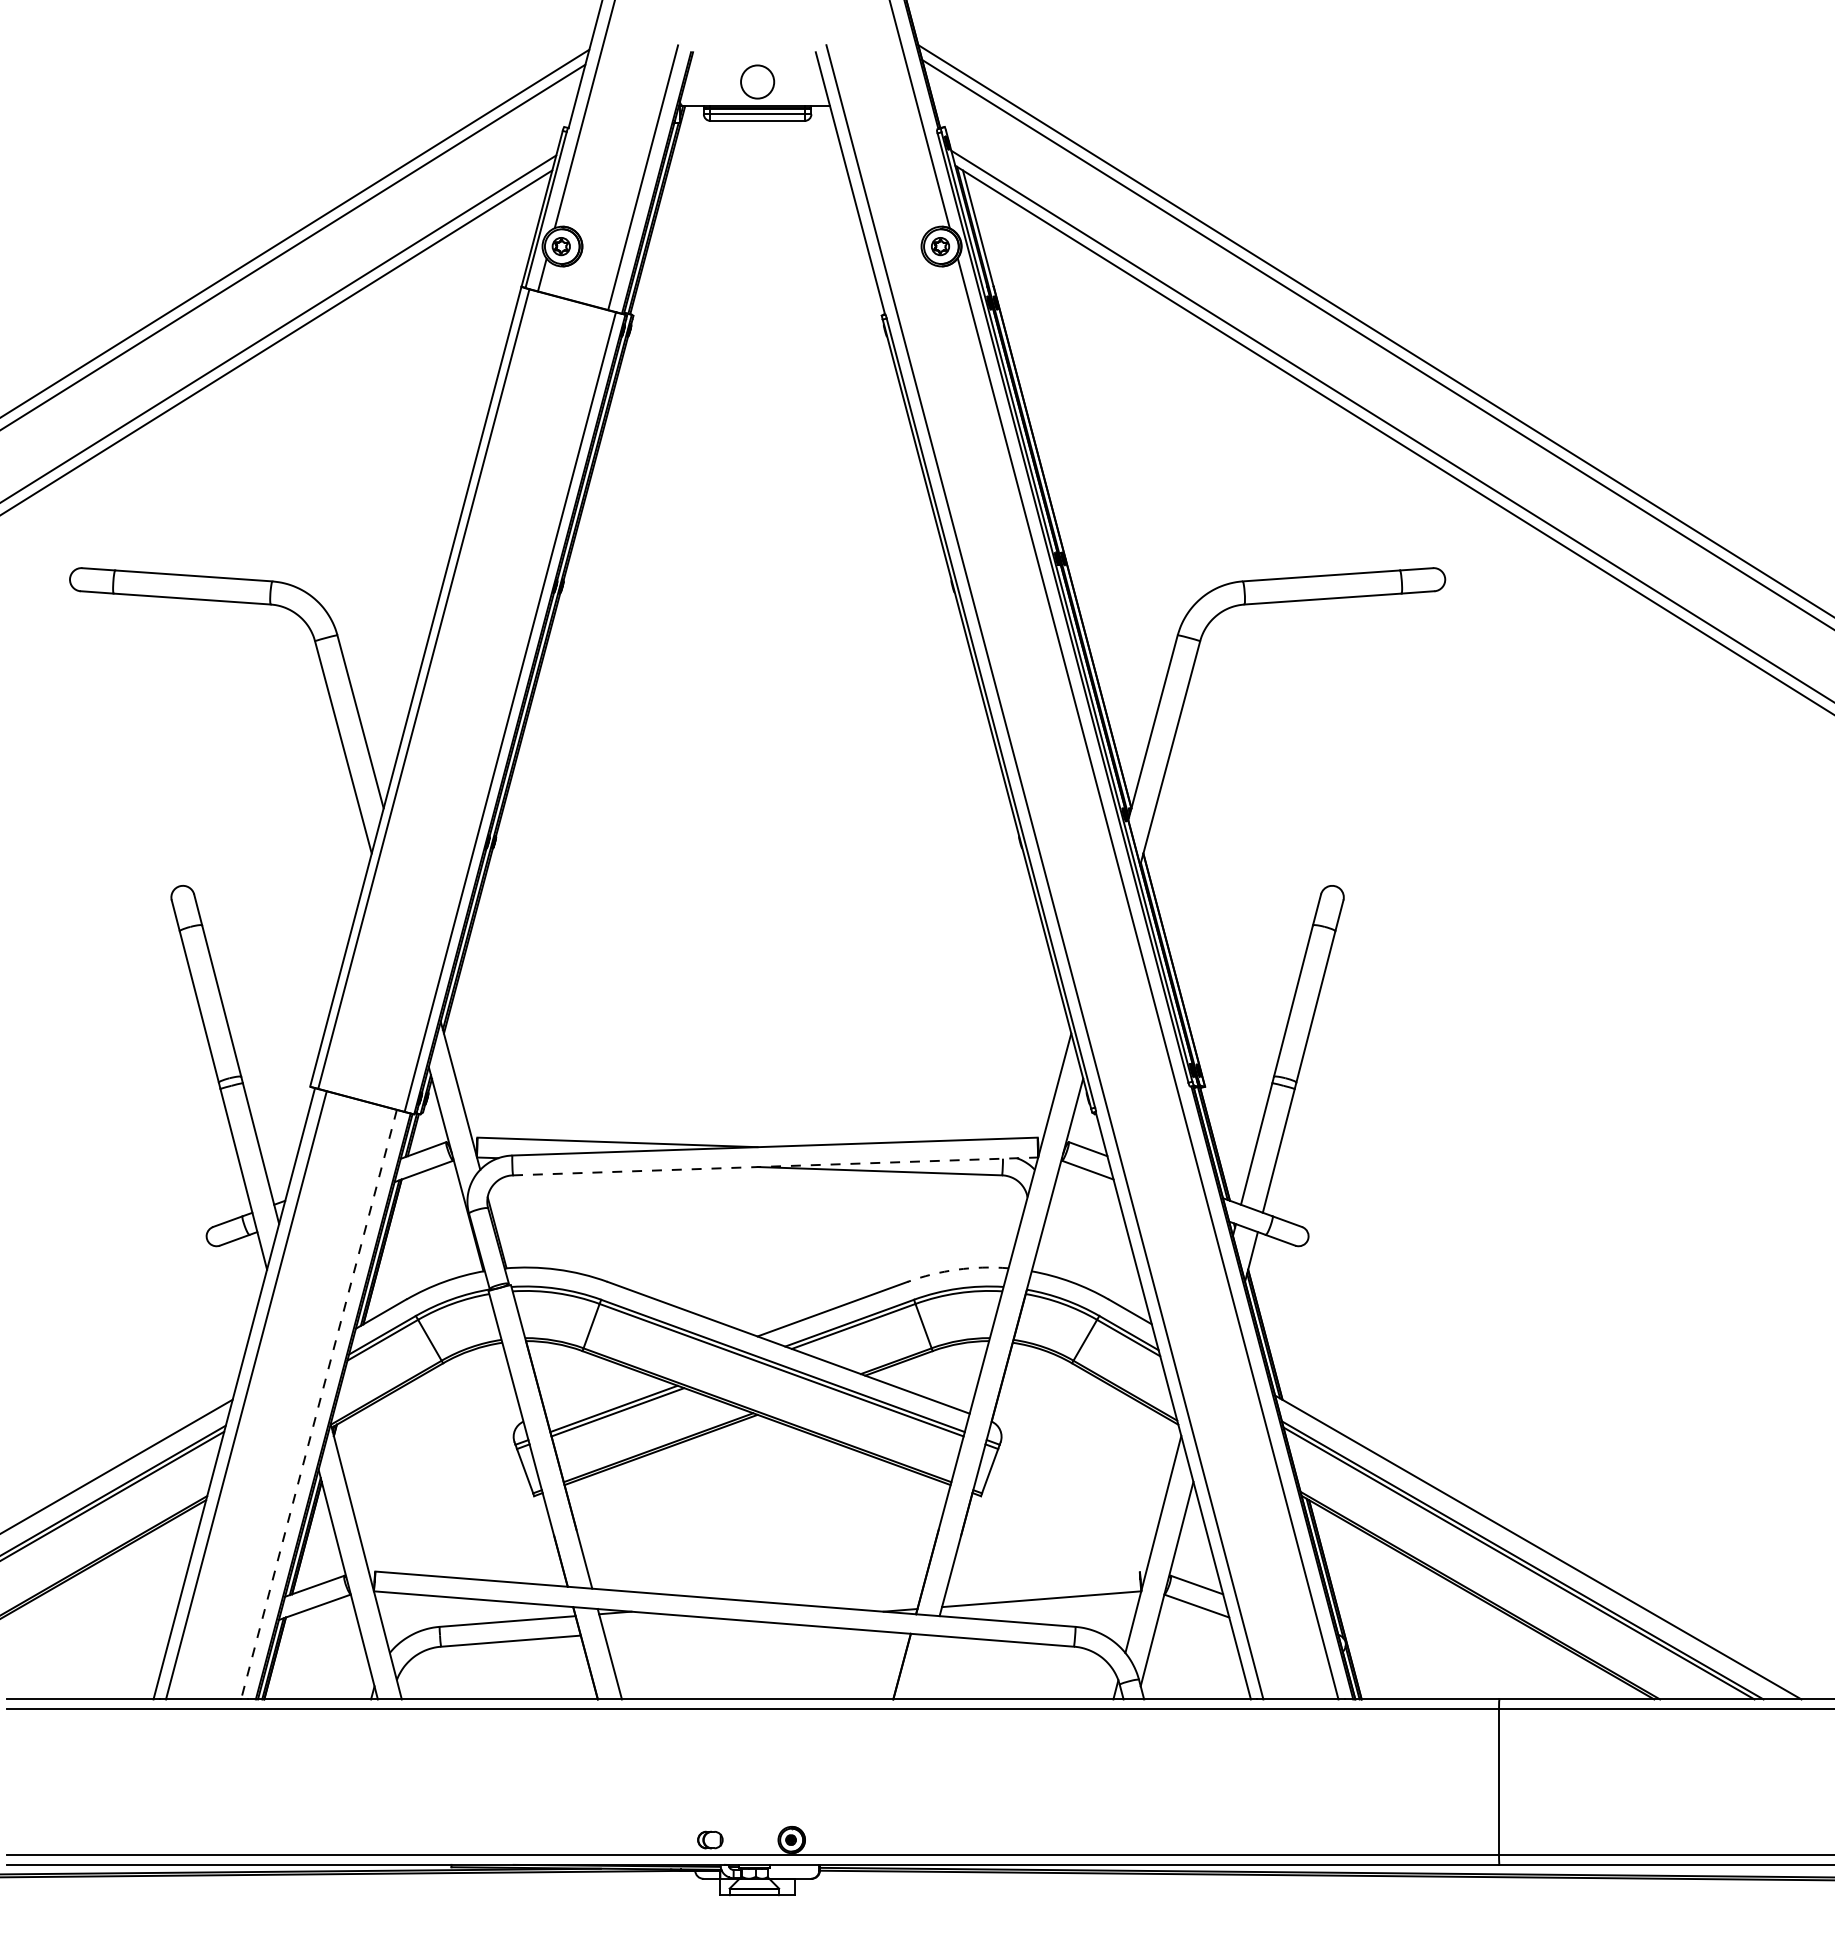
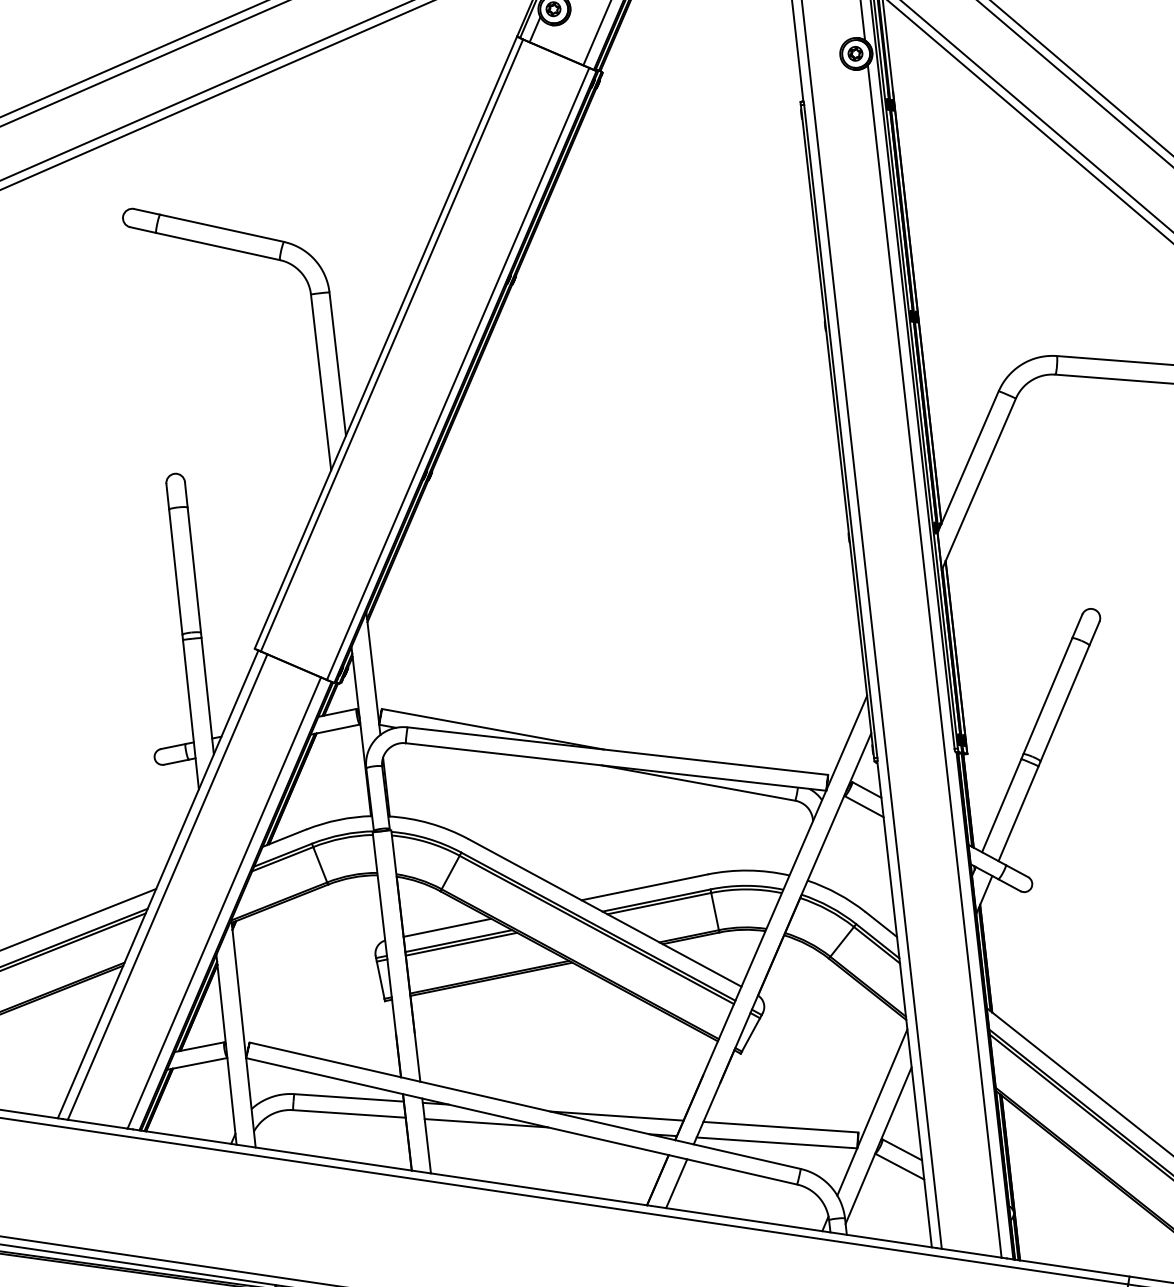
line: (775, 1166) -> (615, 767), dashed -> solid
arc: (957, 1269) -> (748, 870), dashed -> solid
line: (597, 1394) -> (447, 927), added
line: (318, 1404) -> (223, 902), dashed -> solid
line: (1043, 1578) -> (780, 1126), added
line: (839, 1594) -> (616, 1115), added
line: (680, 1627) -> (486, 1122), added
line: (925, 1667) -> (676, 1183), added

